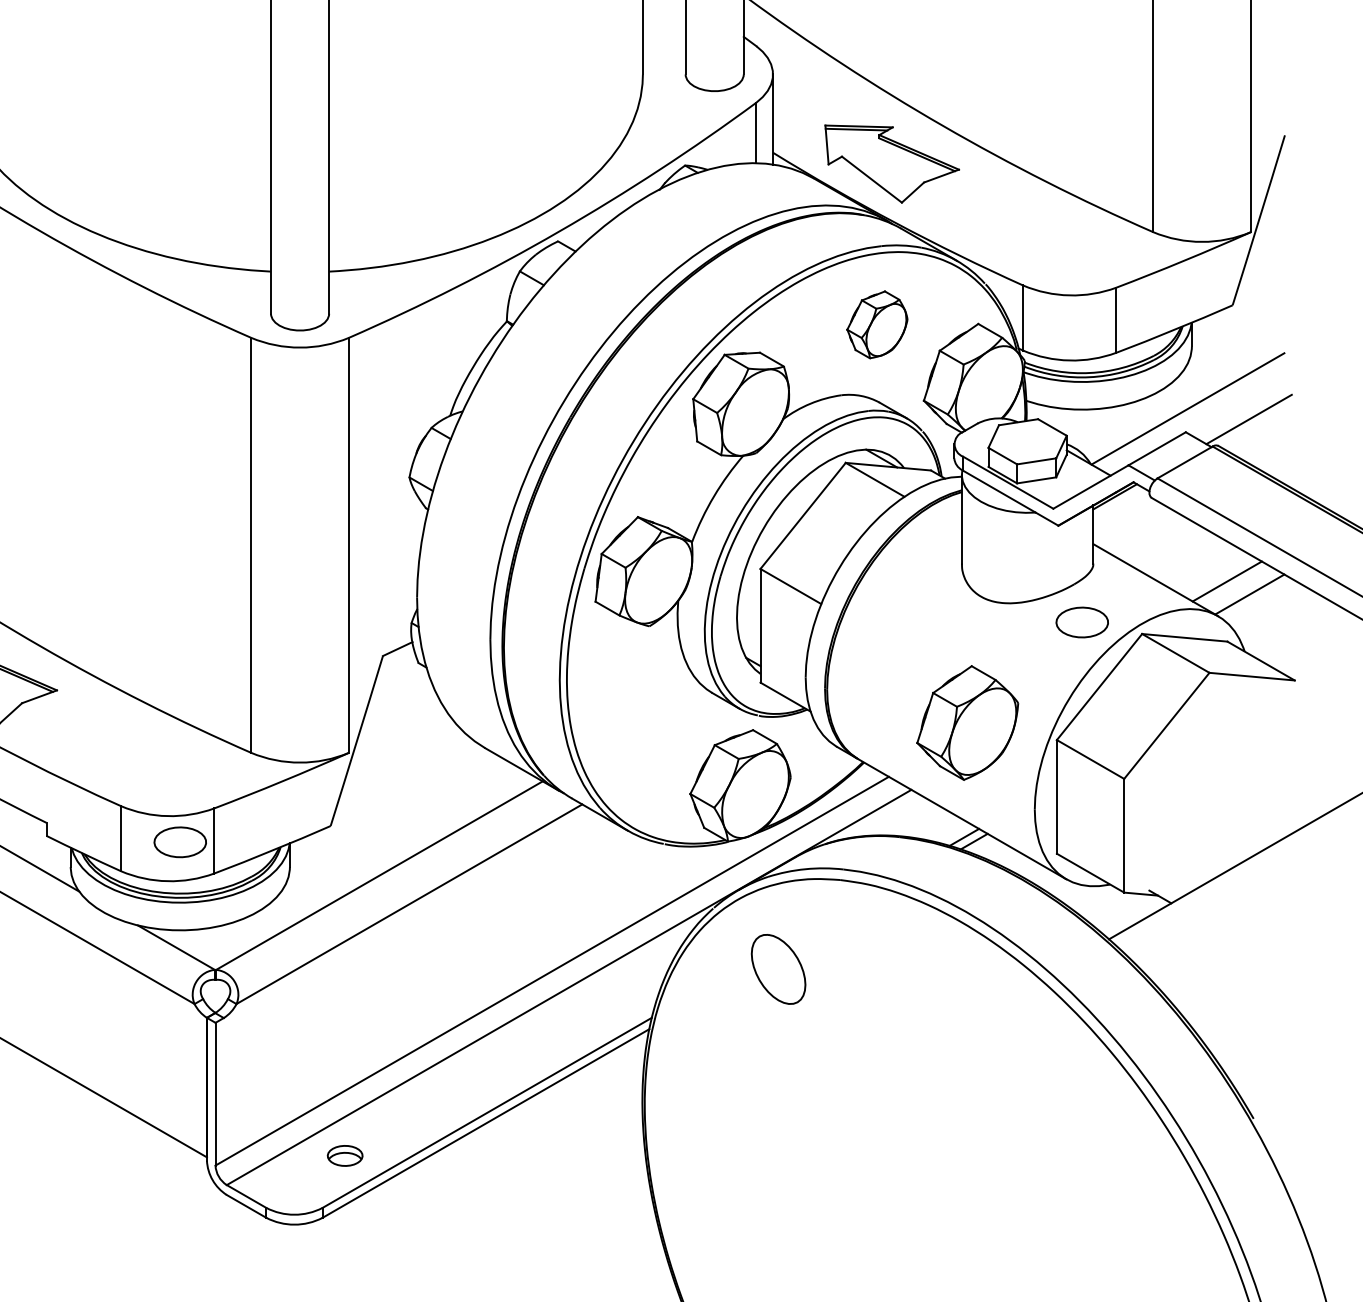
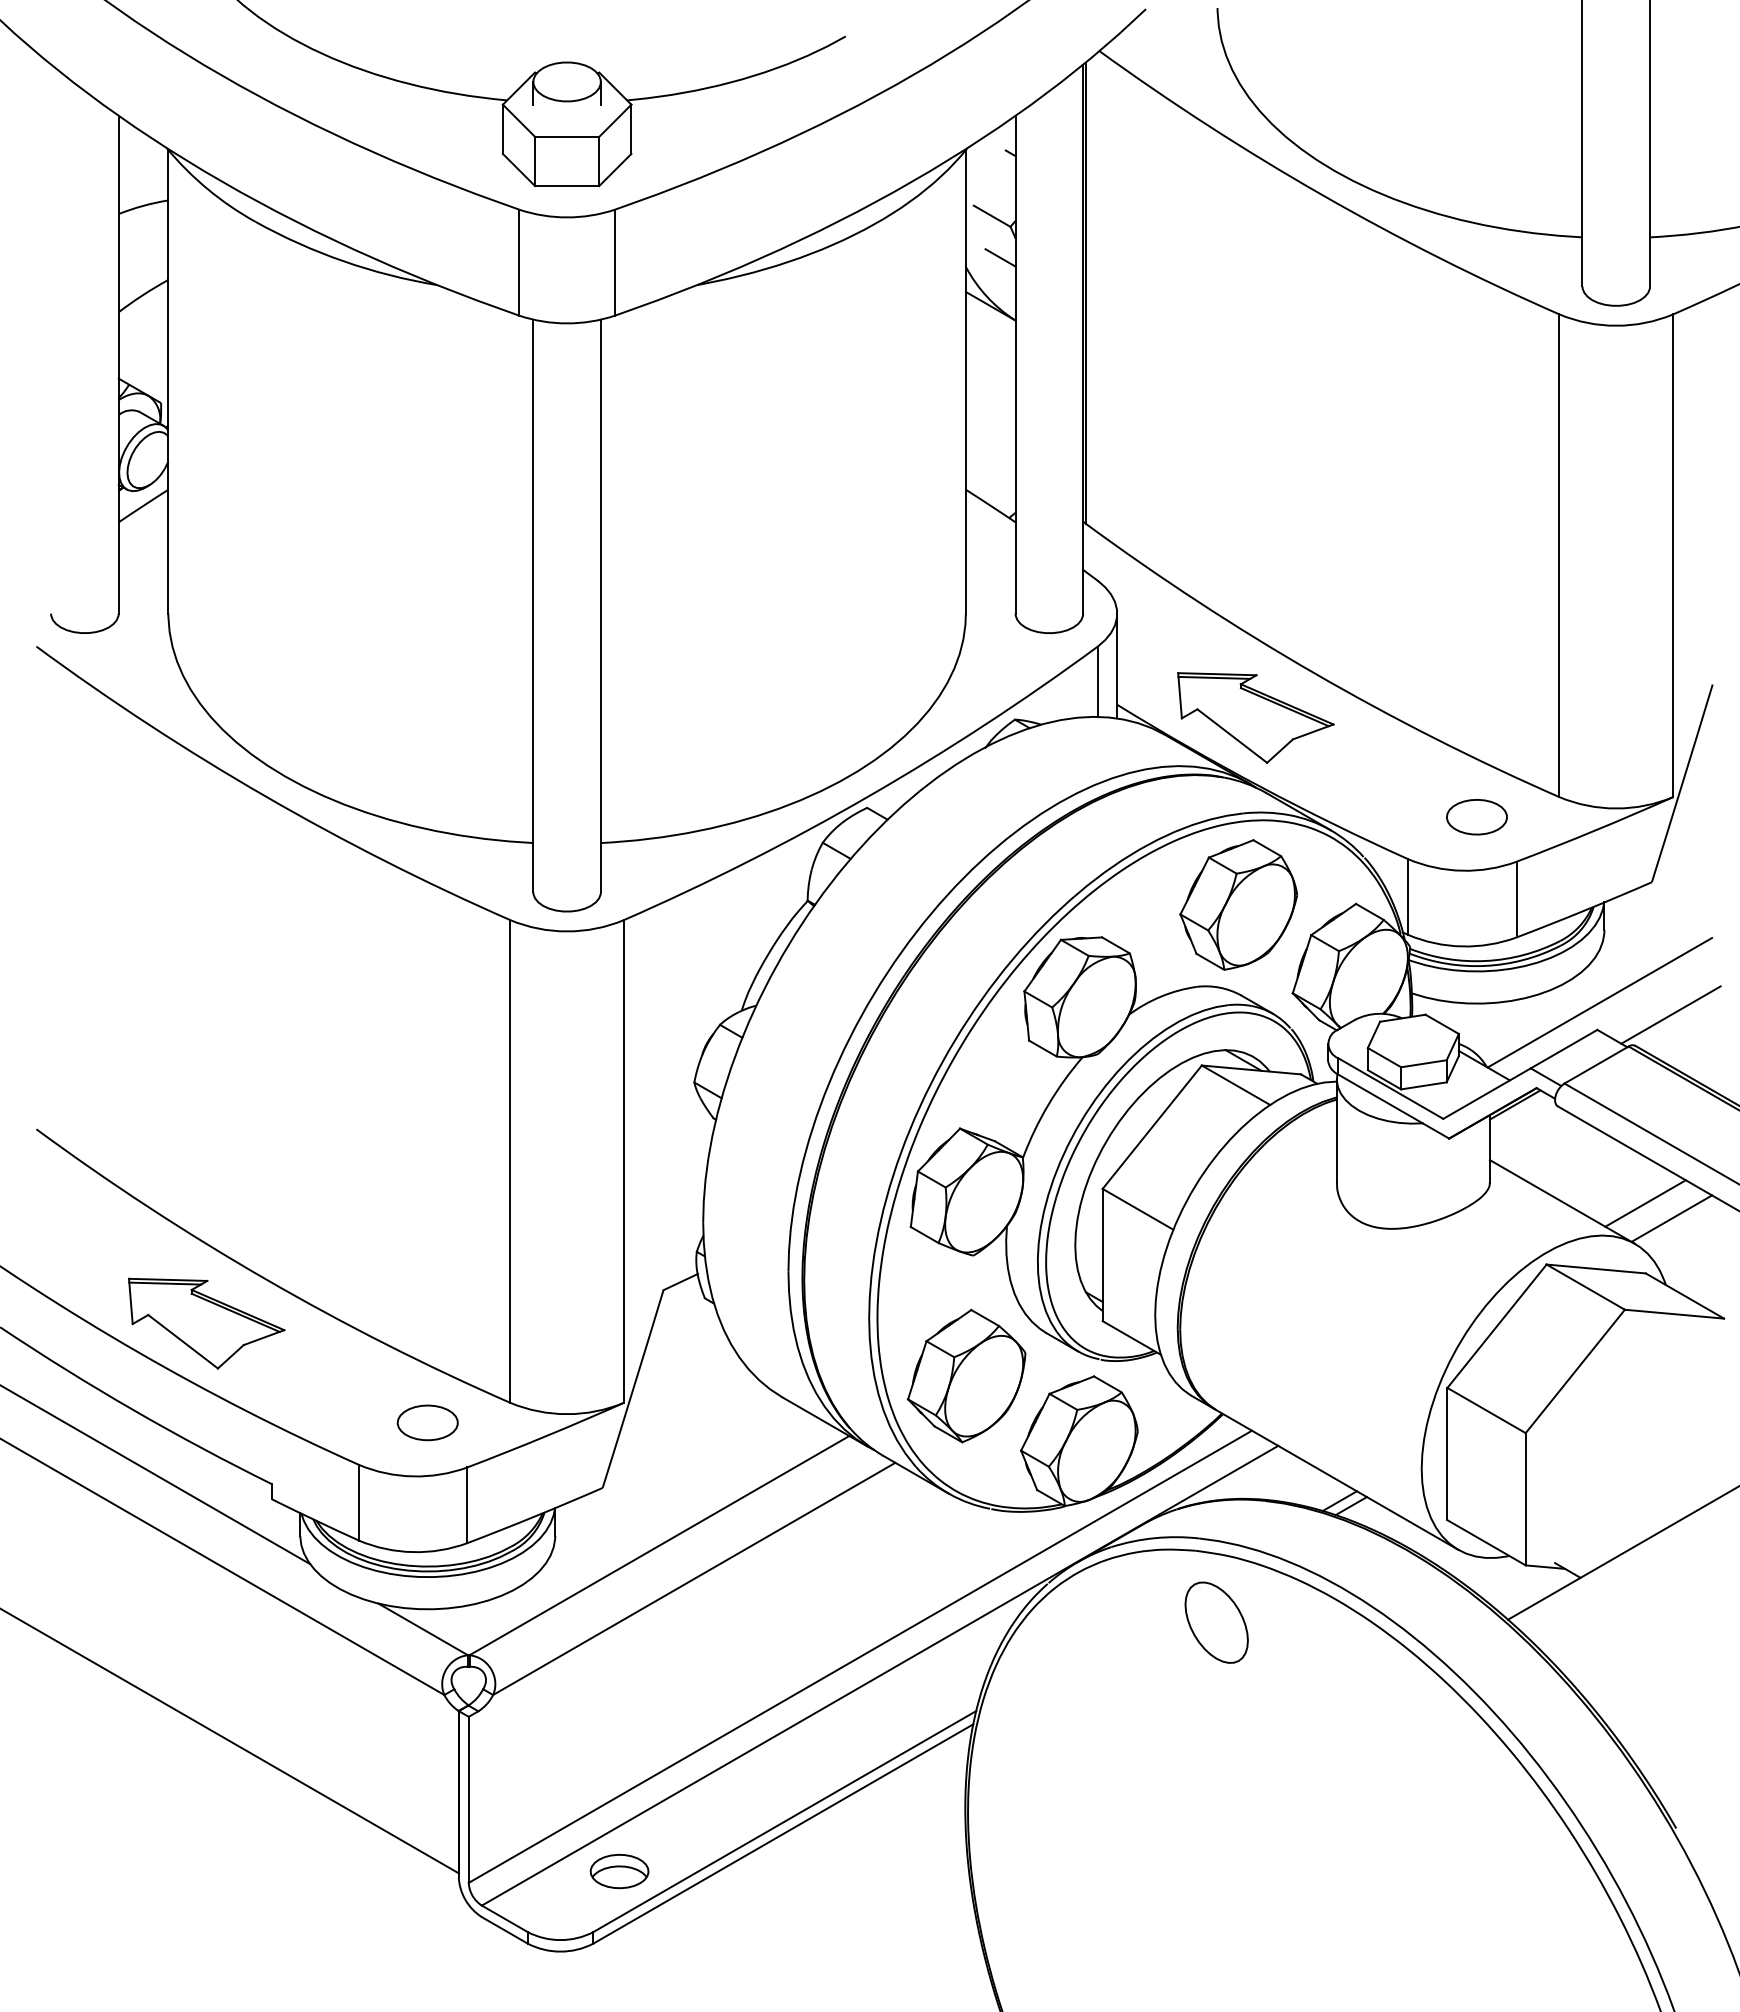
part: (877, 324) -> (1238, 904), size x1.67
part: (1081, 622) -> (1476, 817), moved
part: (967, 722) -> (966, 1375), moved
part: (180, 841) -> (427, 1422), moved
part: (778, 969) -> (1216, 1622), moved
part: (345, 1155) -> (619, 1871), size x1.43

